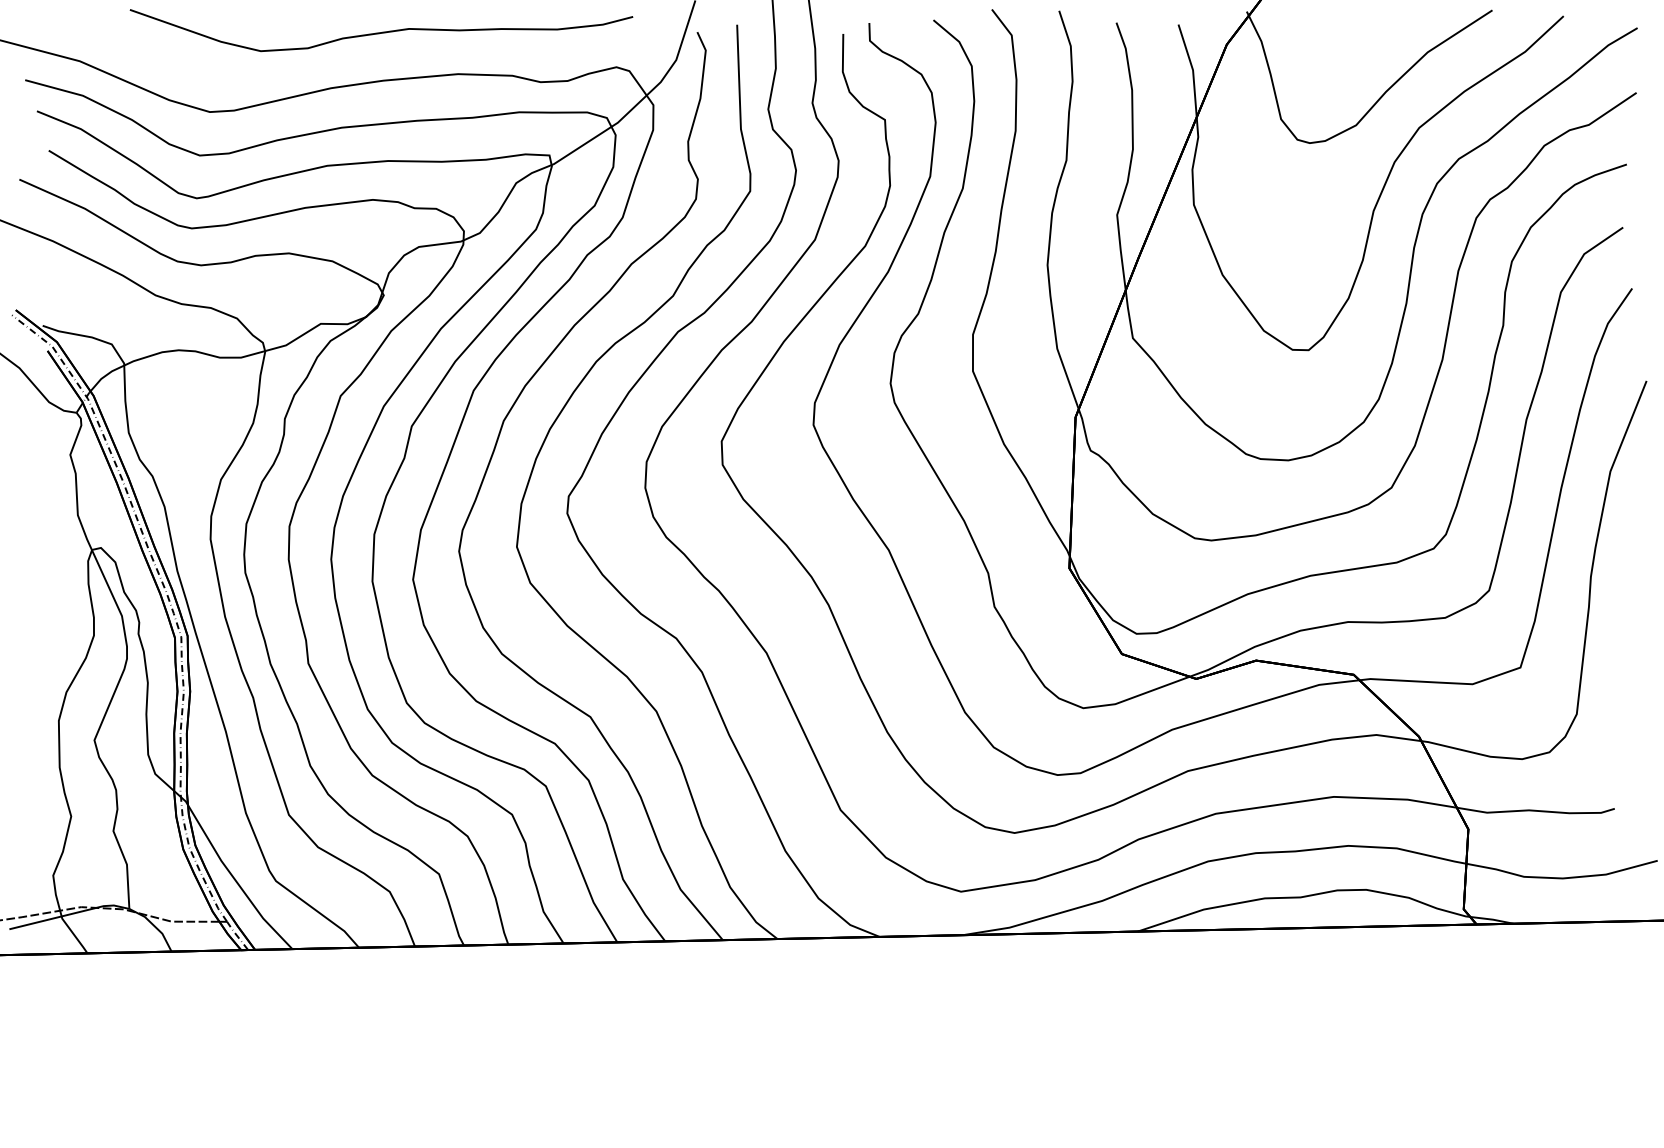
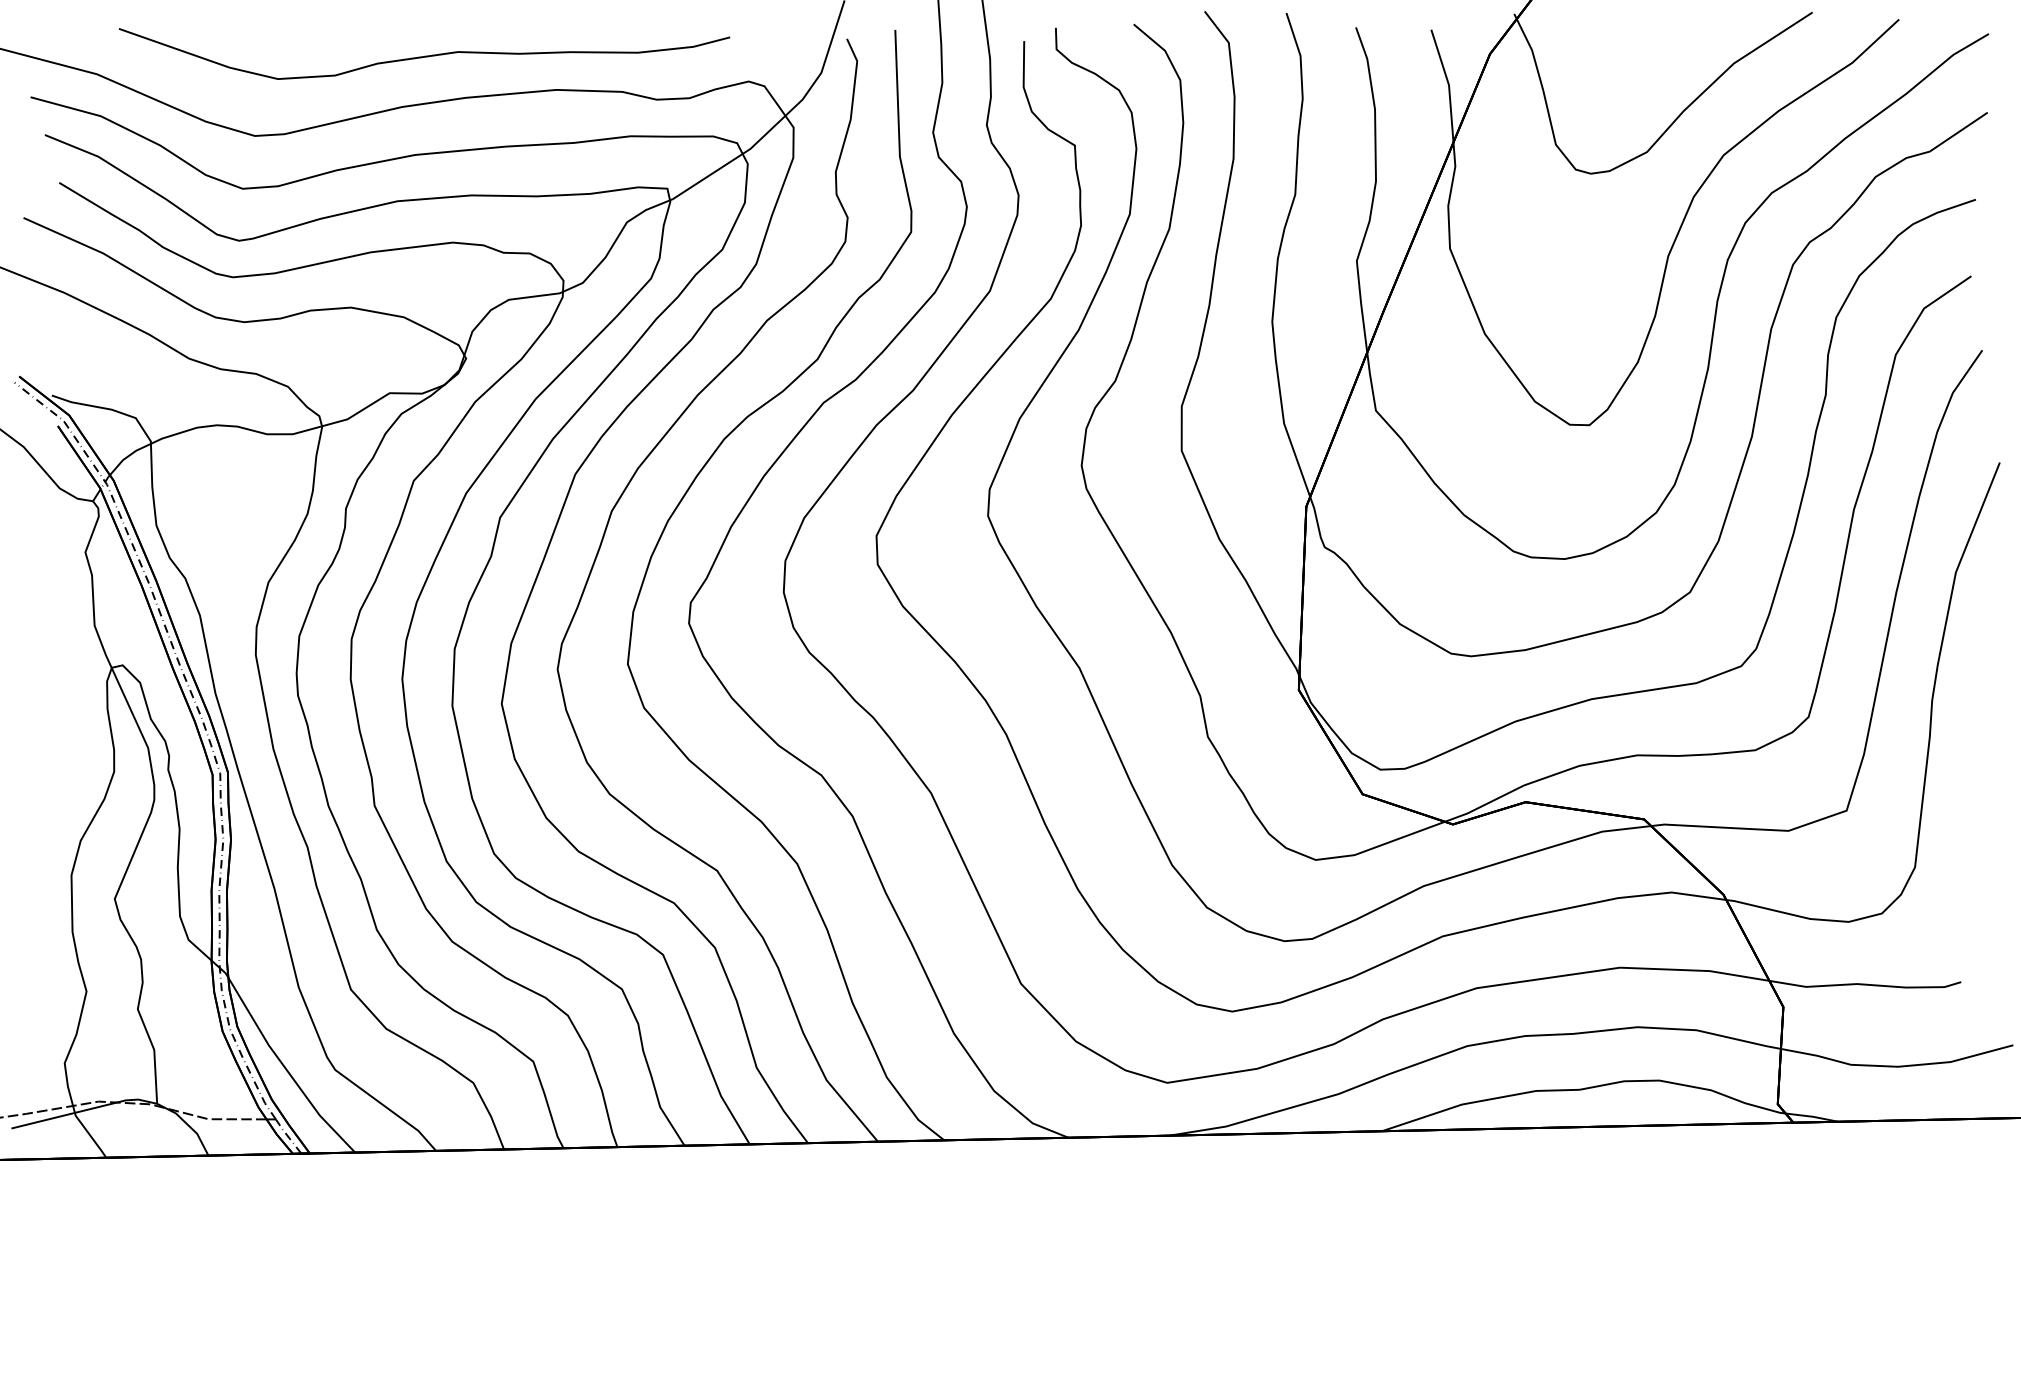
curve: (382, 31) -> (425, 55), moved

